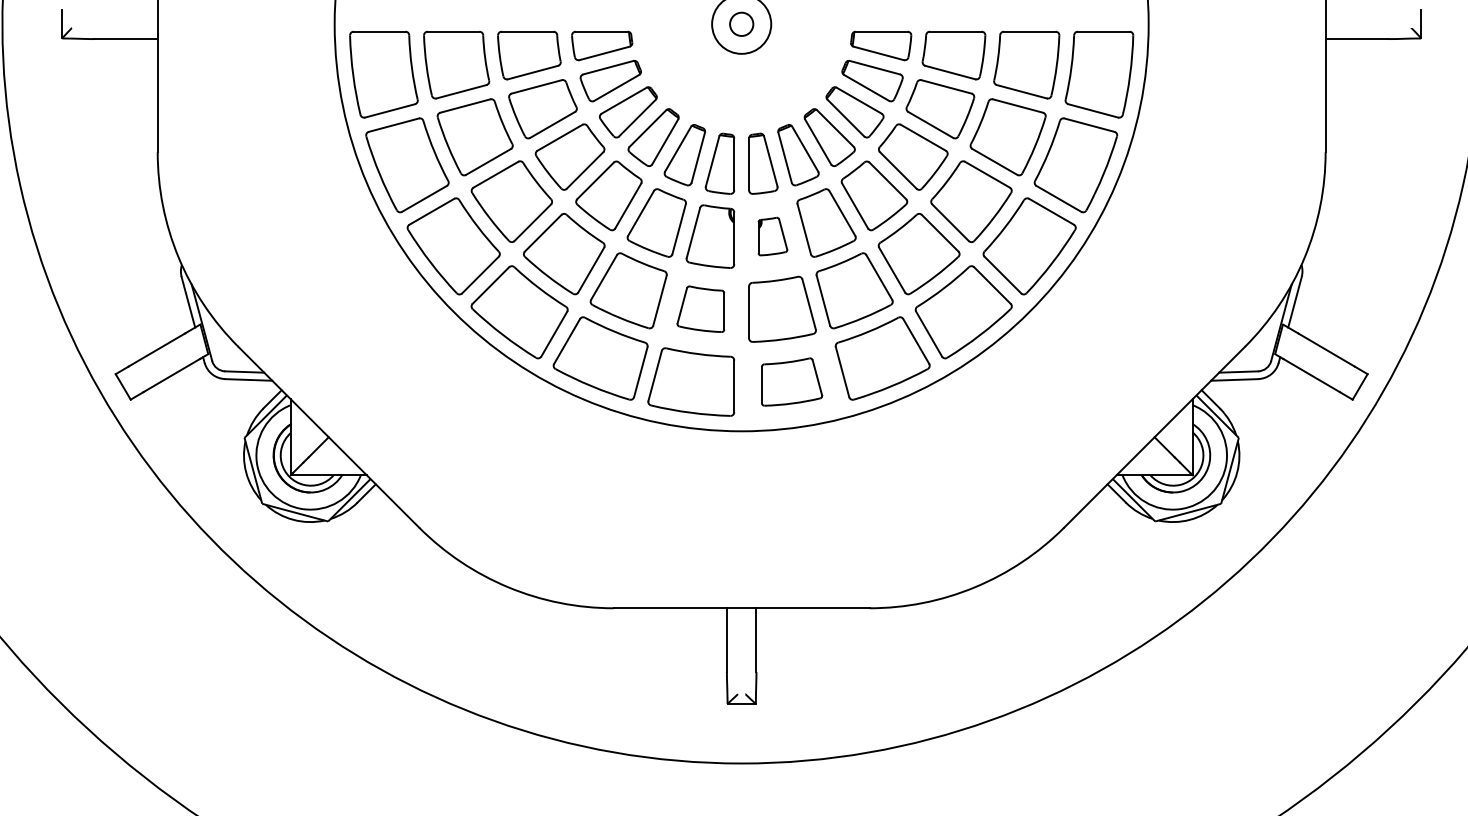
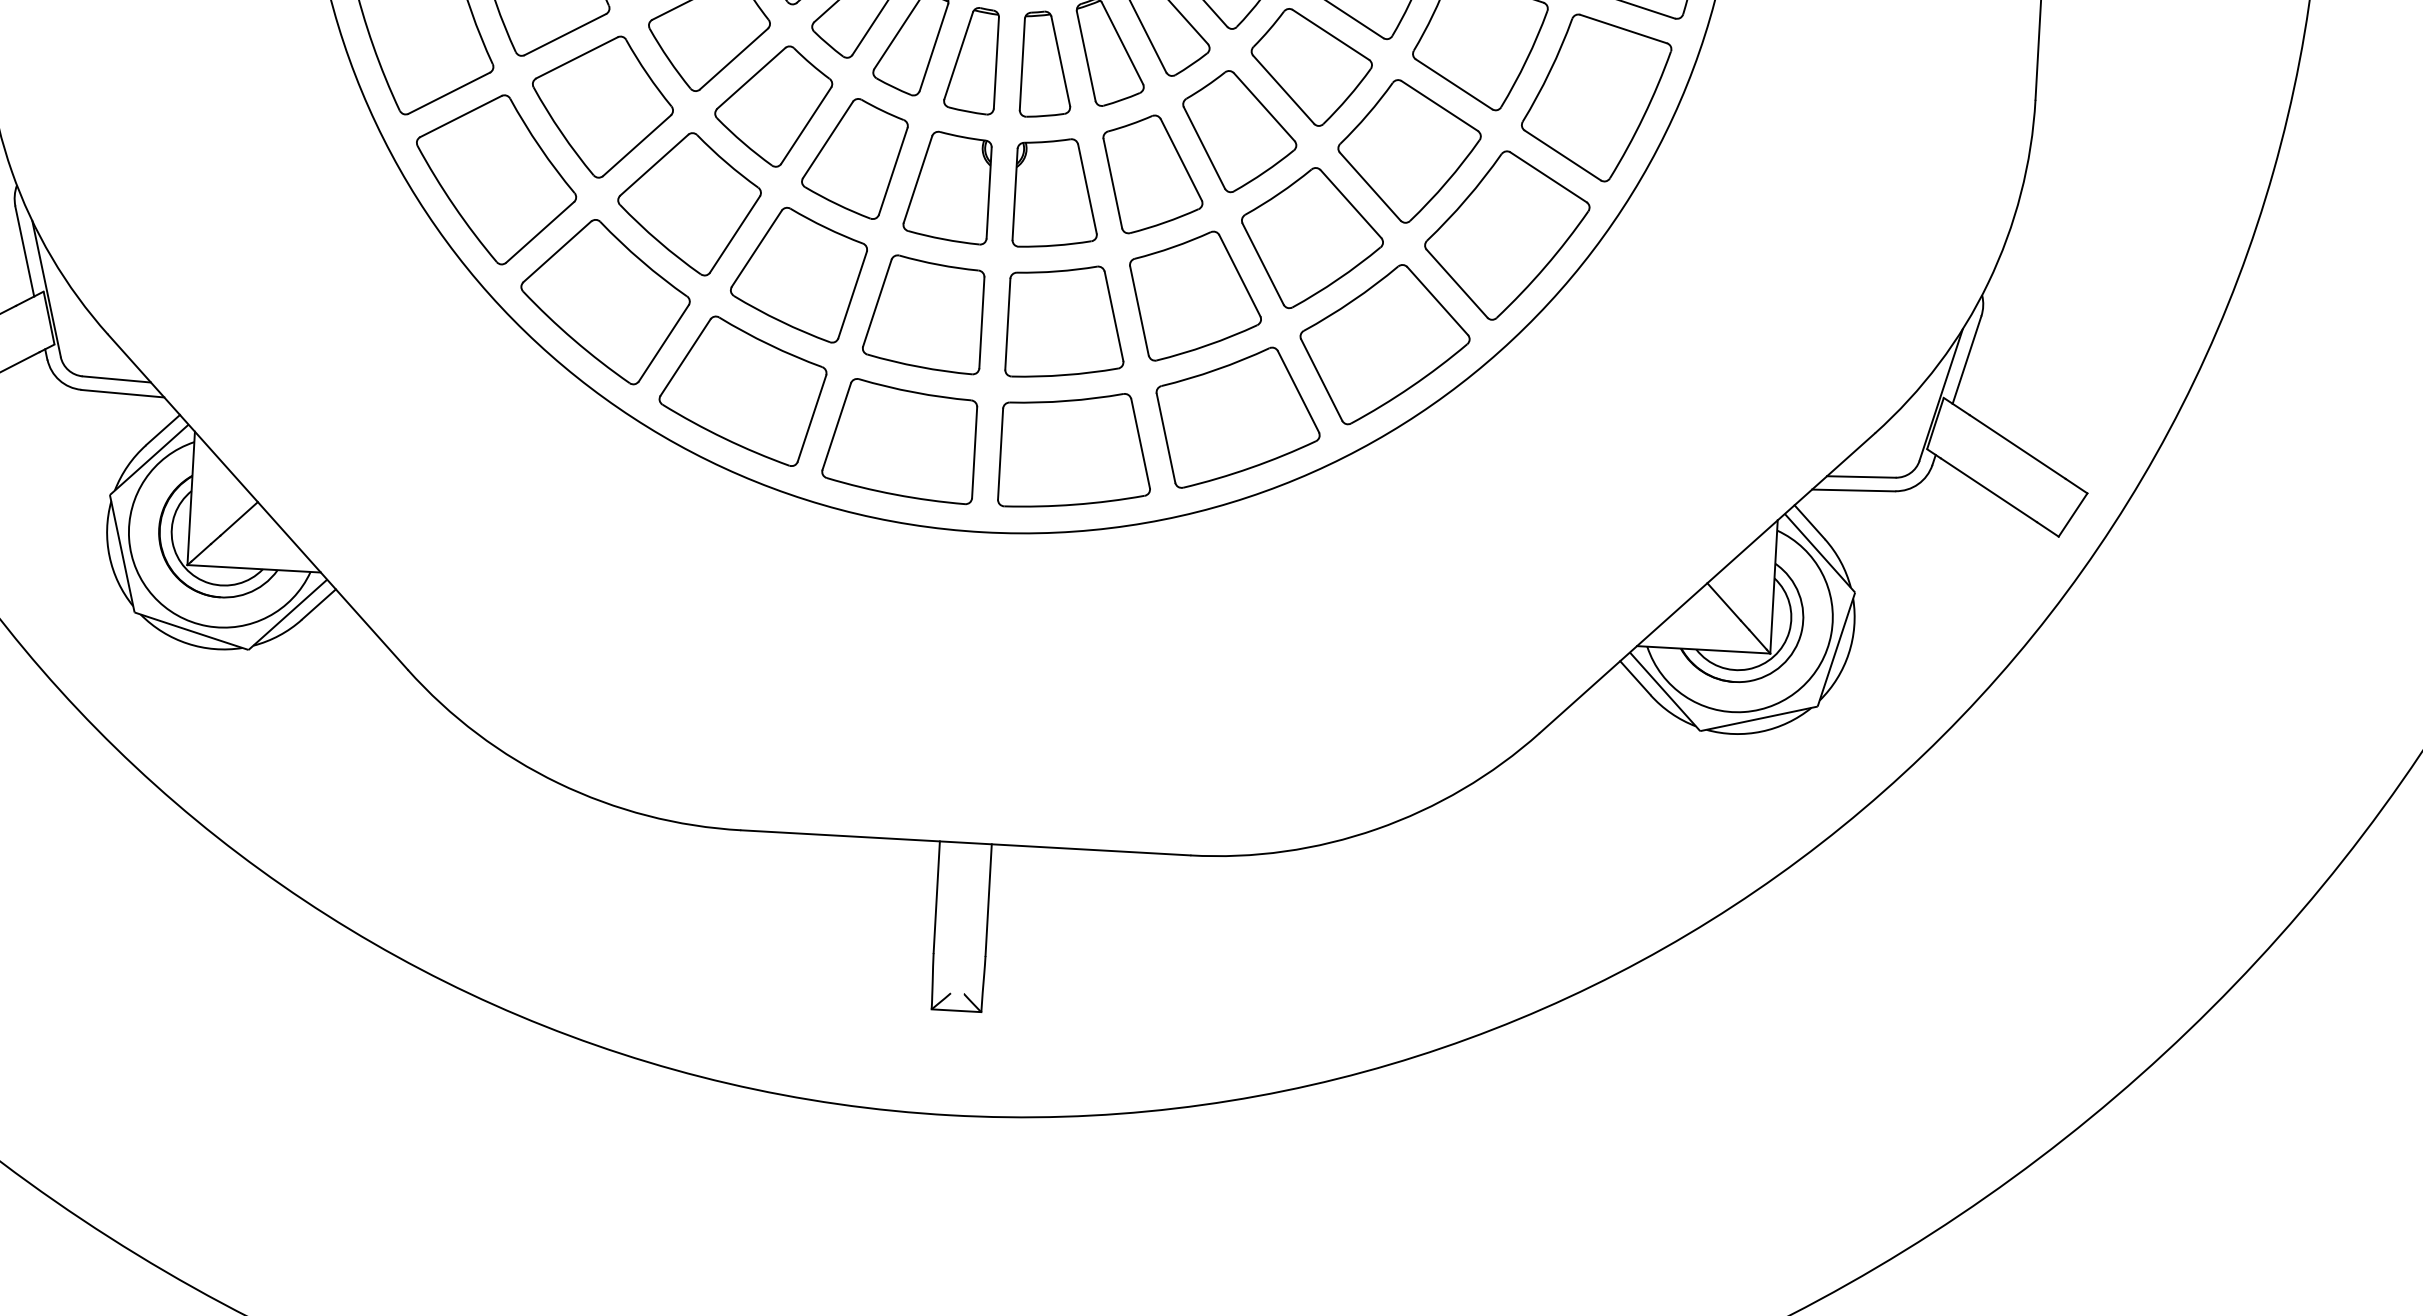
part: (772, 236) -> (1056, 193), size x1.67
part: (700, 308) -> (922, 312), size x1.43
part: (791, 381) -> (1075, 449), size x1.43

